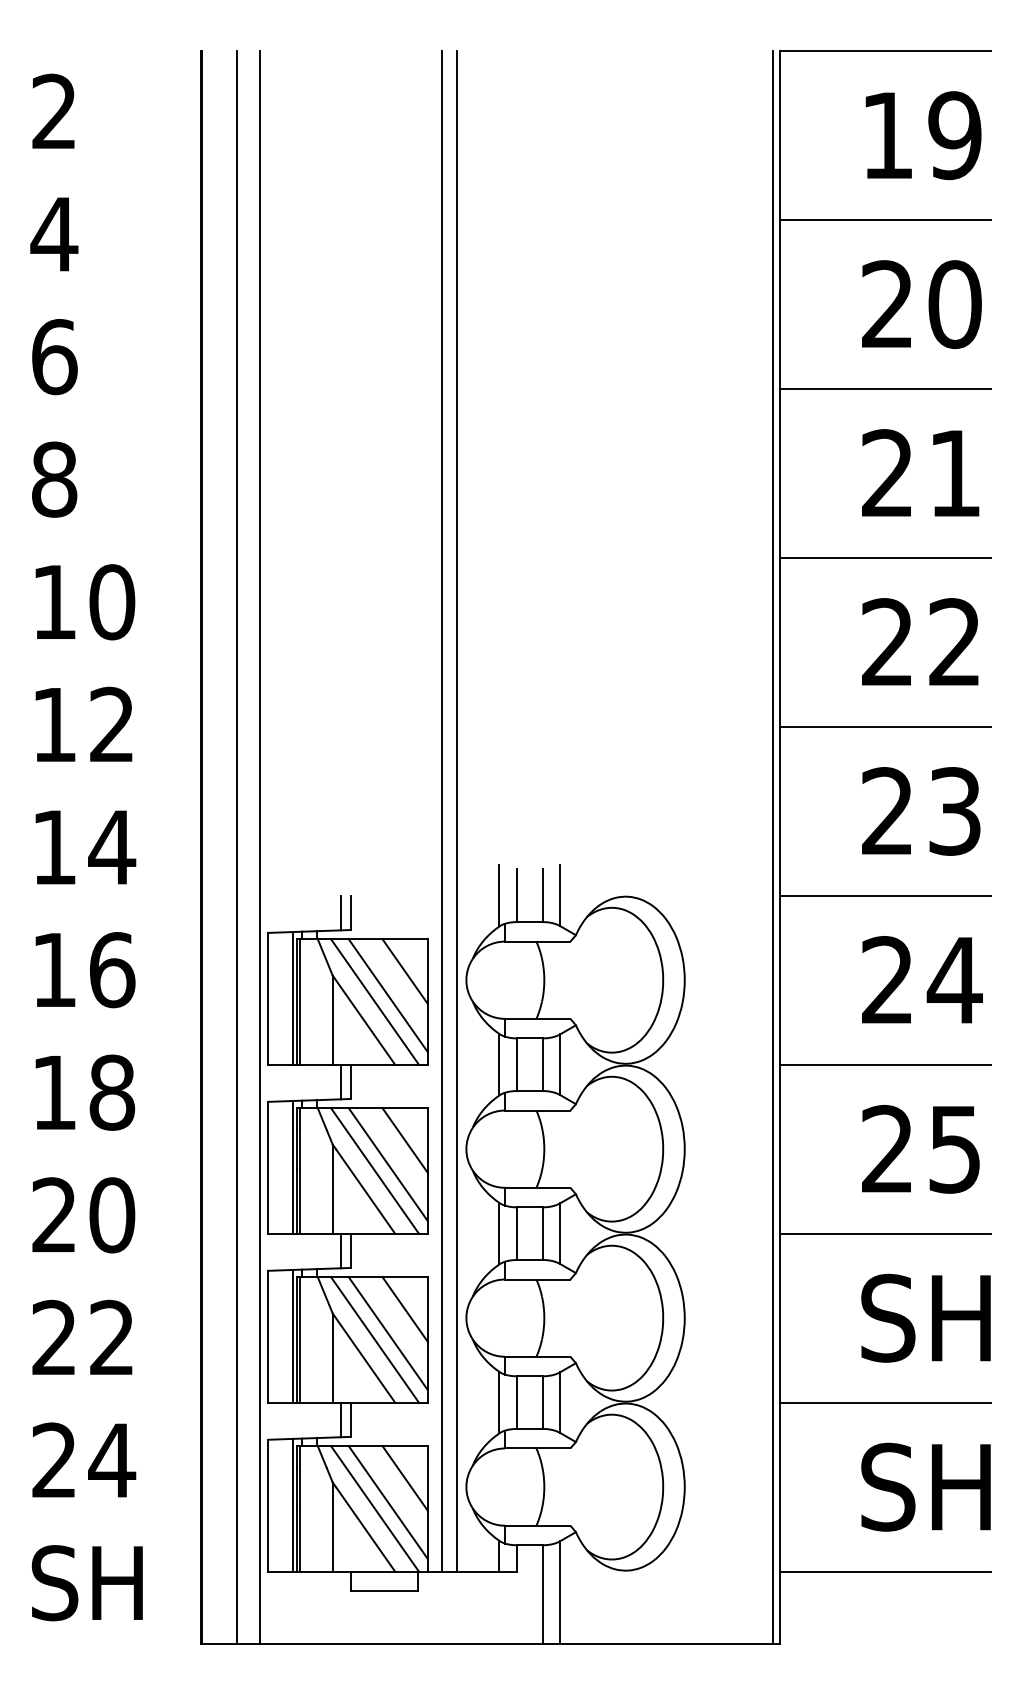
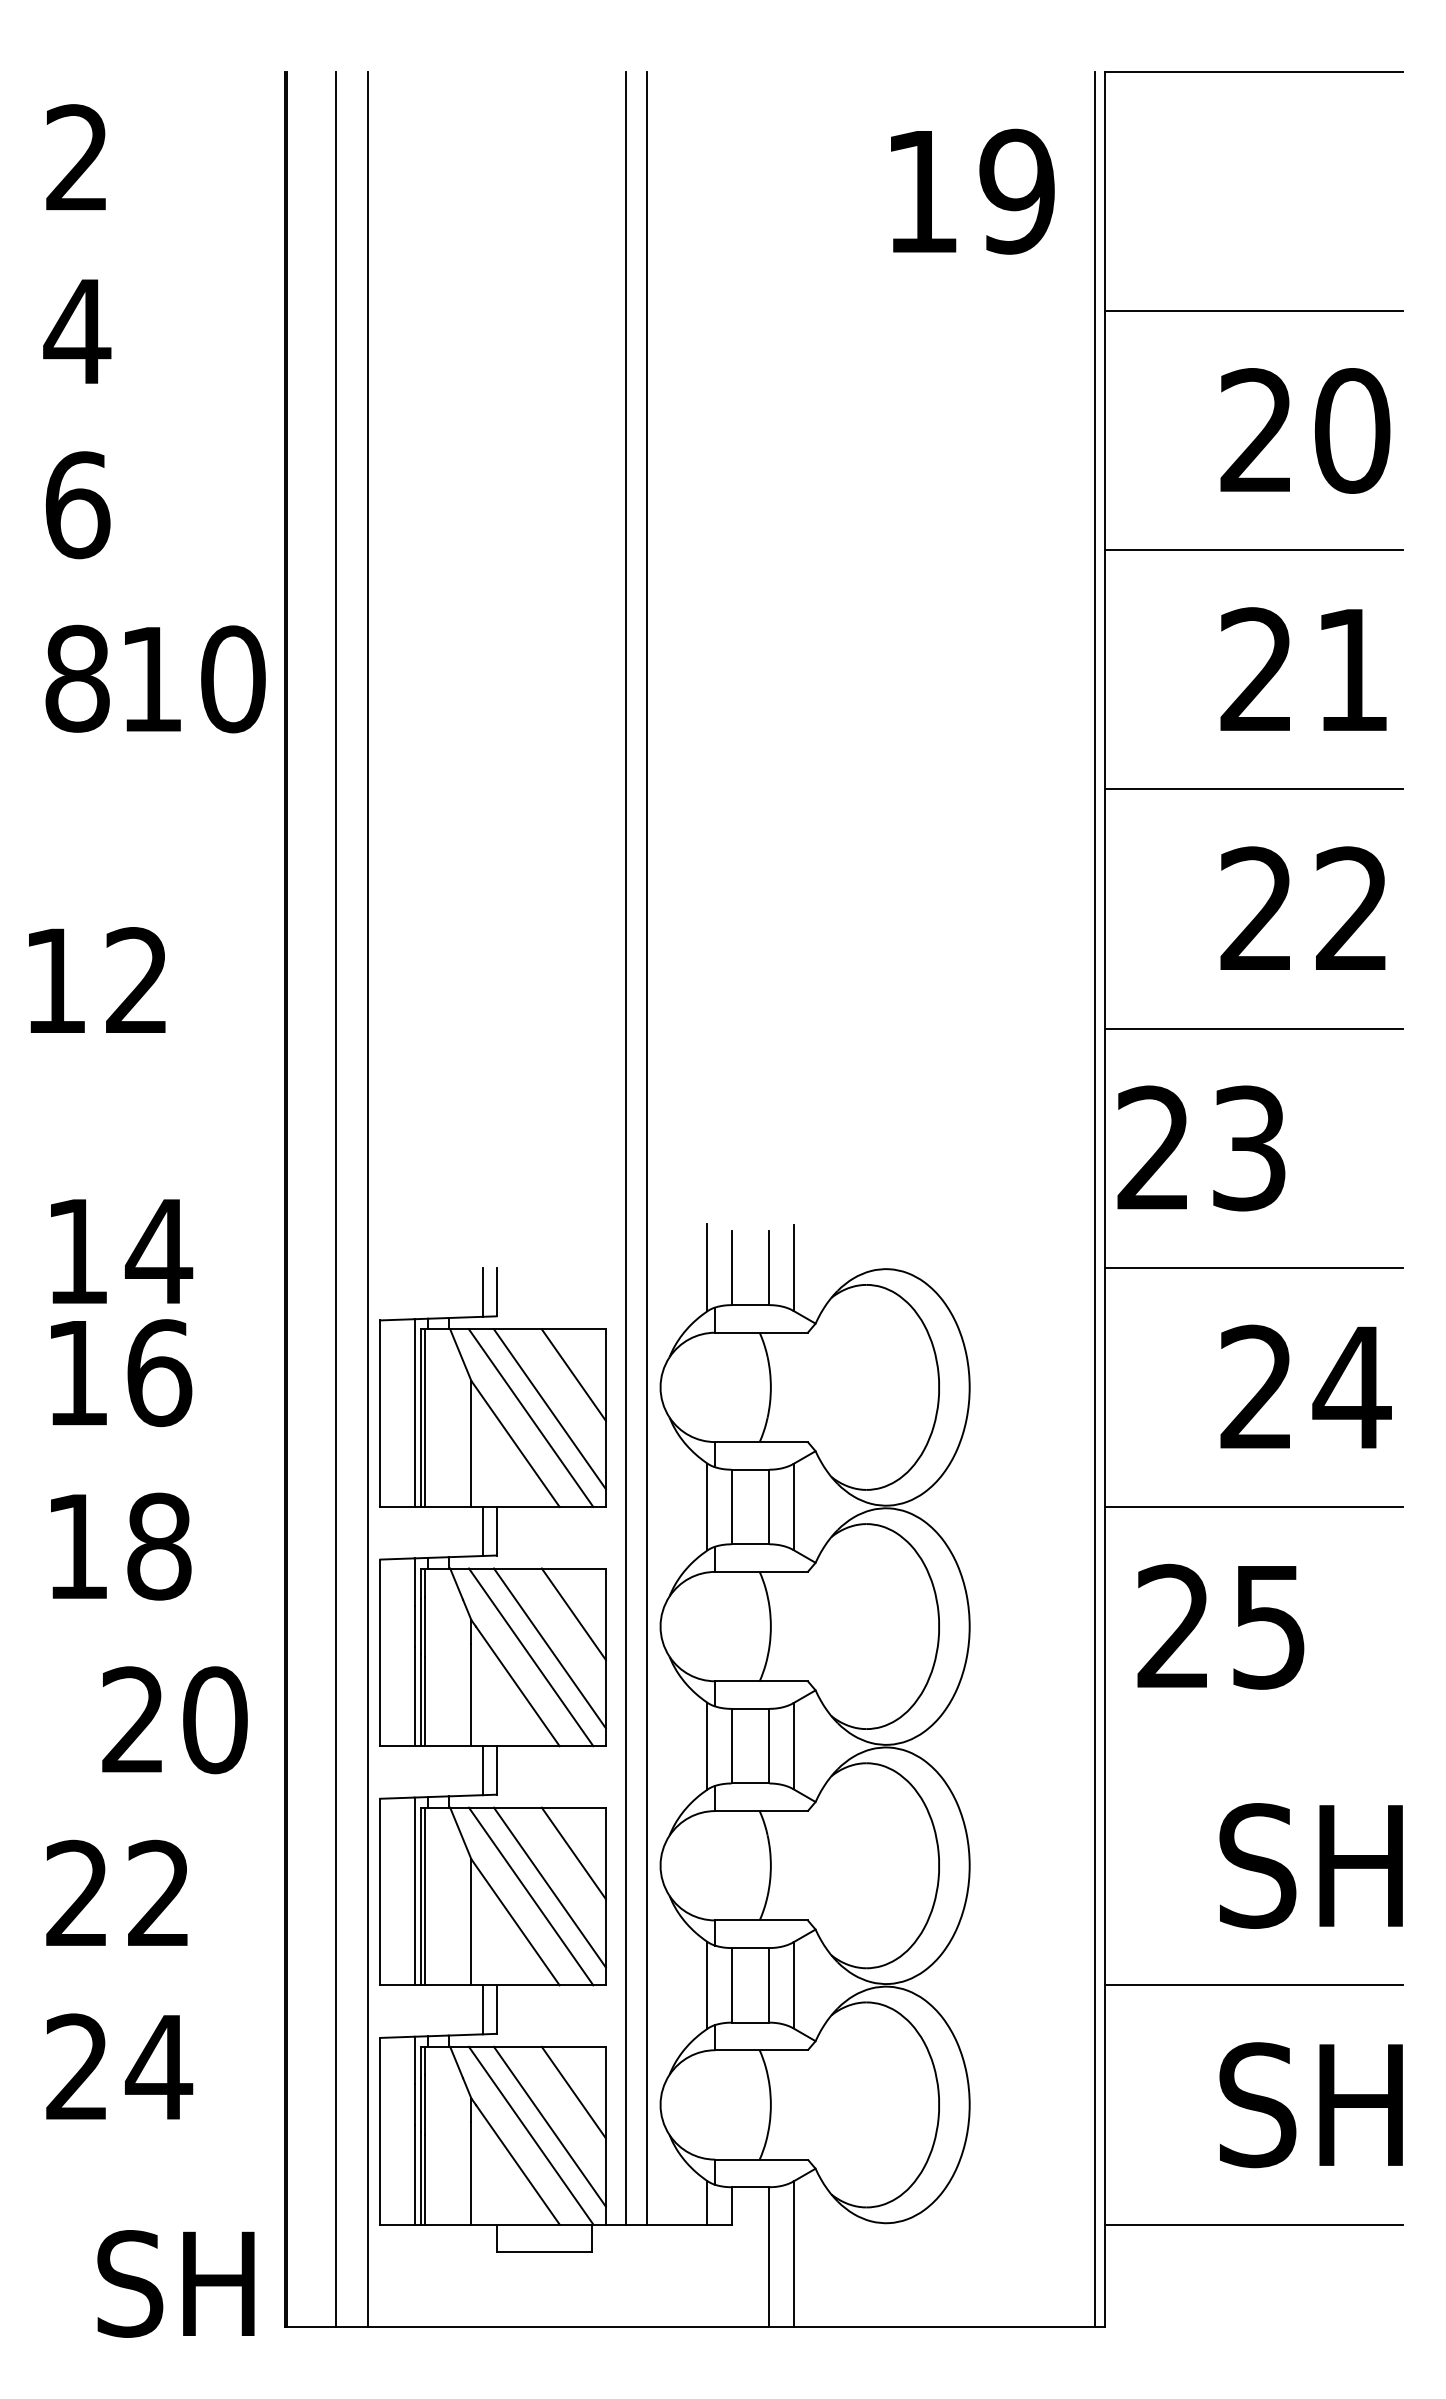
text: (923, 135) -> (972, 191), moved
text: (85, 602) -> (195, 679), moved
text: (84, 723) -> (97, 979), moved
text: (921, 811) -> (1201, 1148), moved
text: (86, 847) -> (122, 1251), moved
text: (920, 1149) -> (1220, 1626), moved
text: (83, 1215) -> (174, 1720), moved
line: (885, 1233) -> (1253, 1746), removed
text: (87, 1582) -> (175, 2283), moved

